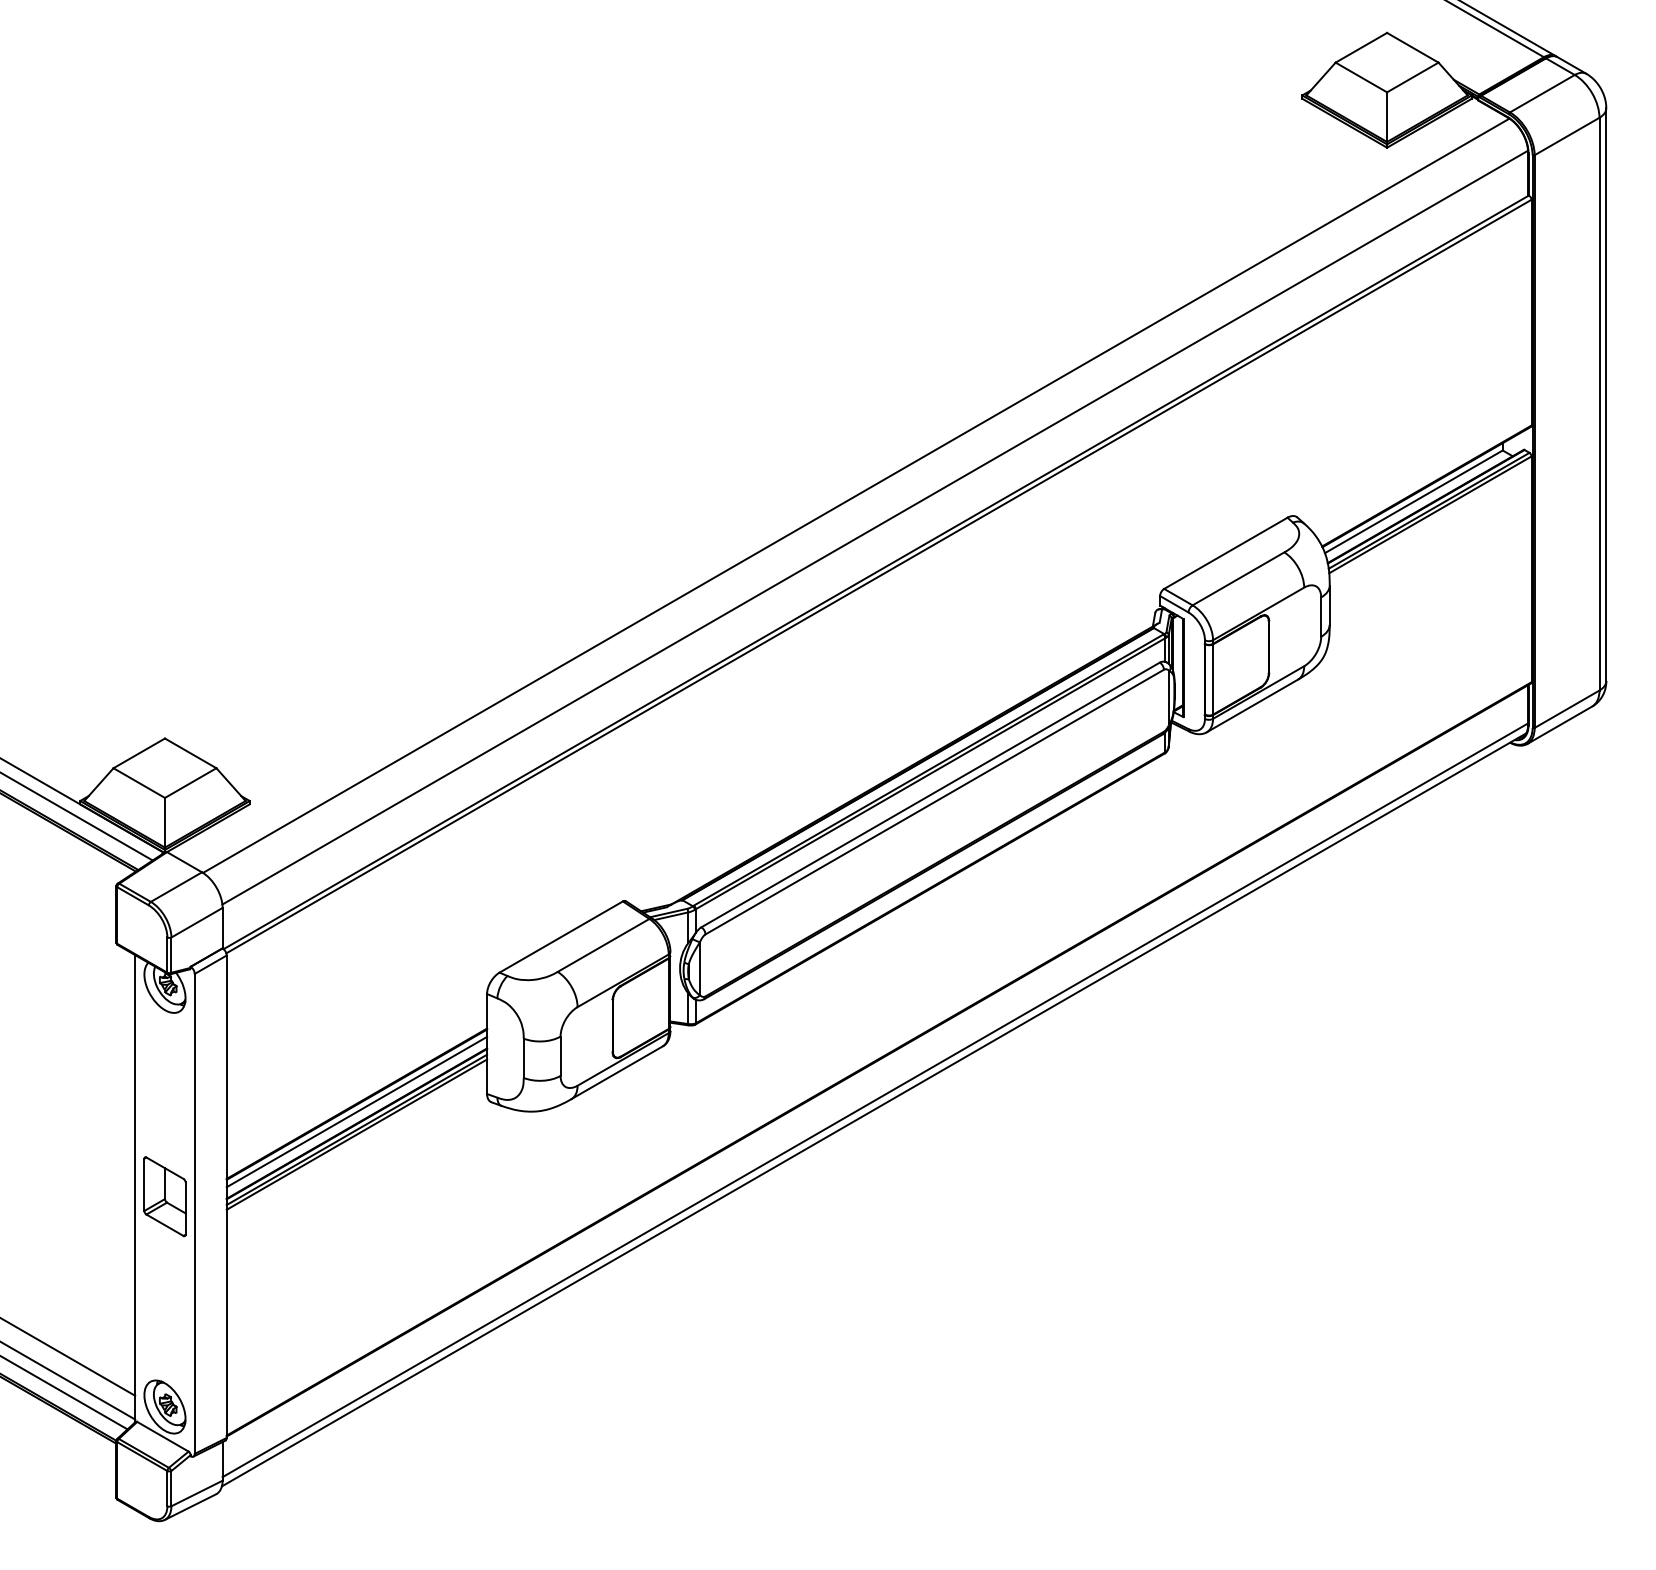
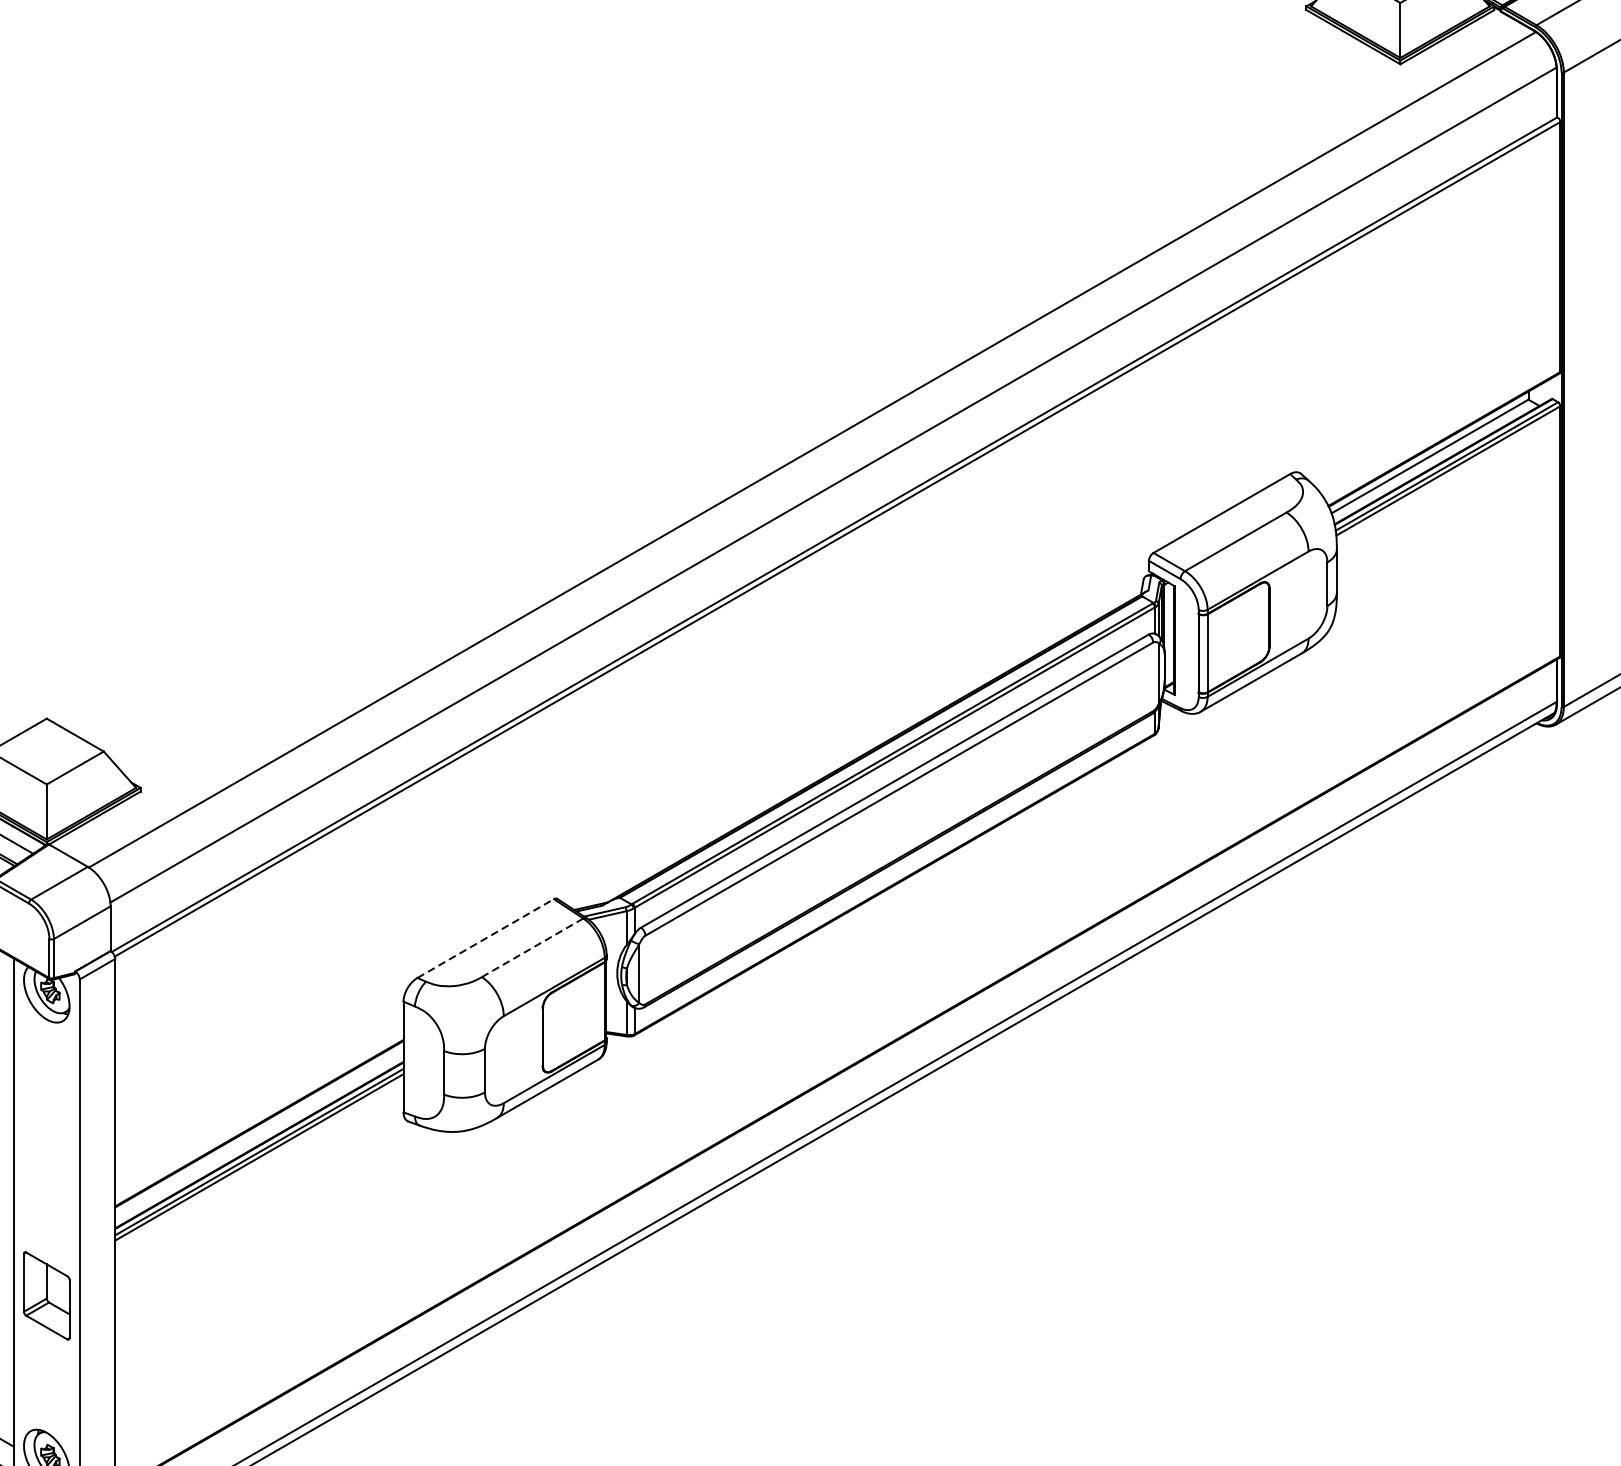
line: (561, 936) -> (485, 937), solid -> dashed
line: (603, 945) -> (532, 947), solid -> dashed
line: (356, 1111) -> (258, 1131), removed
part: (164, 1196) -> (46, 1295), moved

